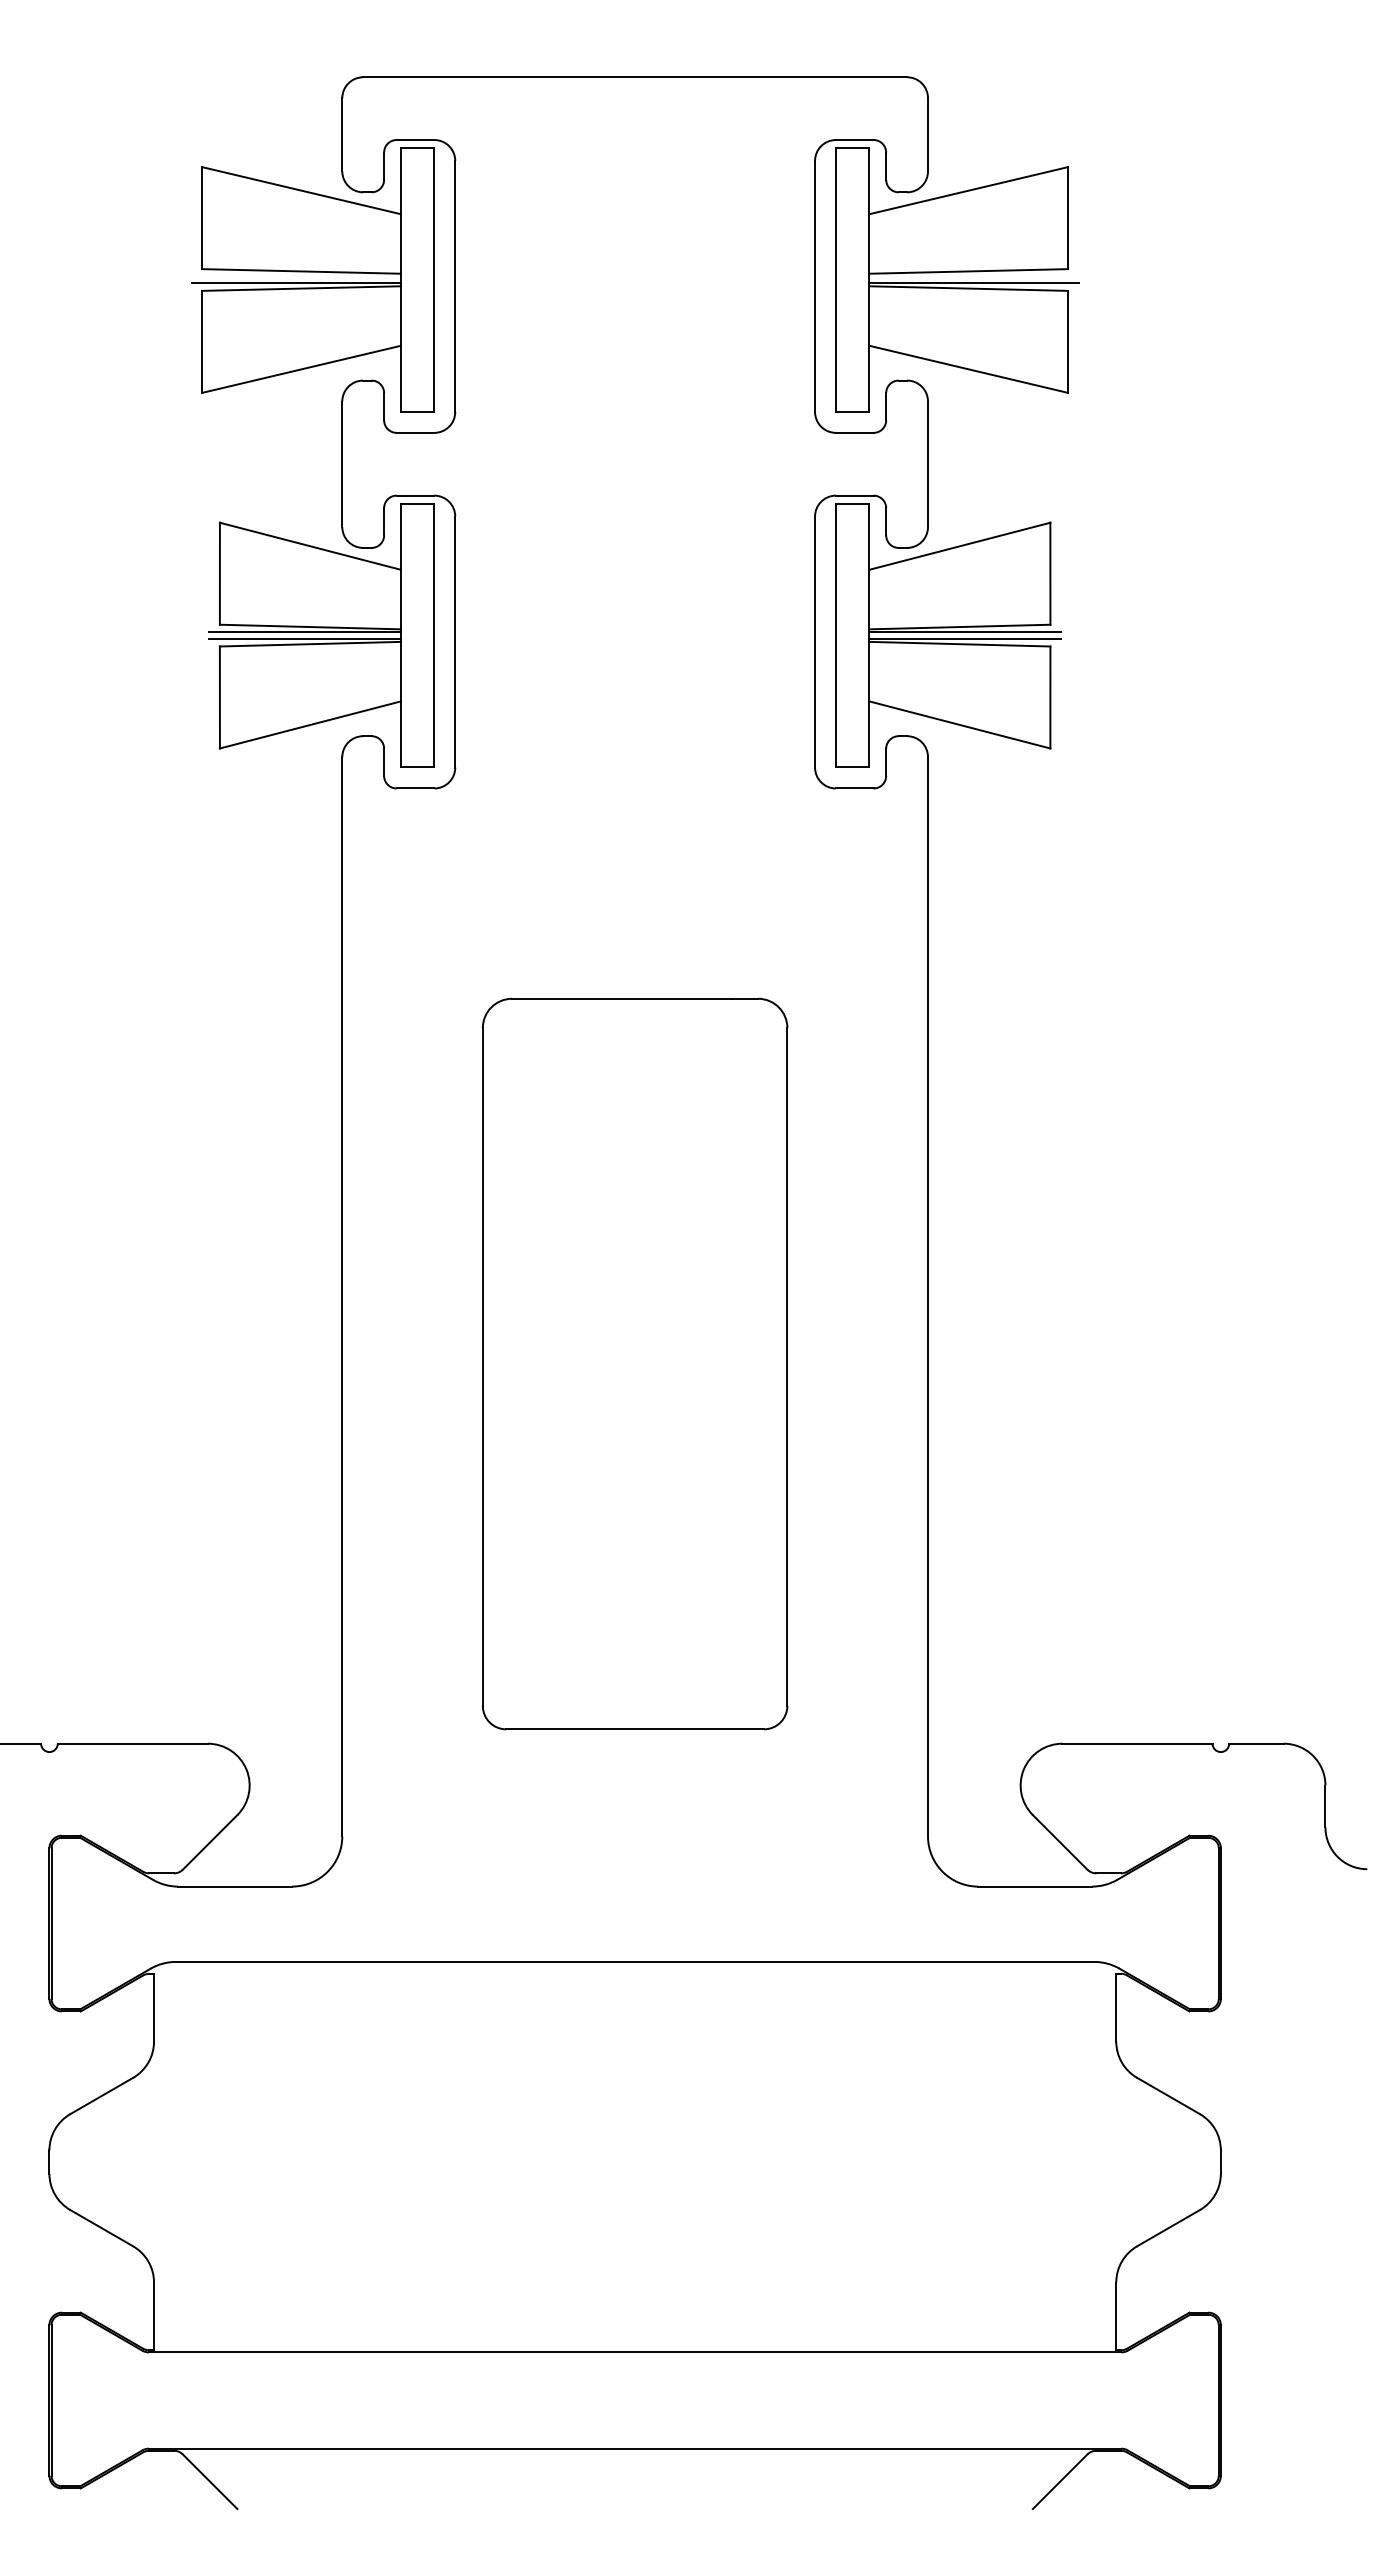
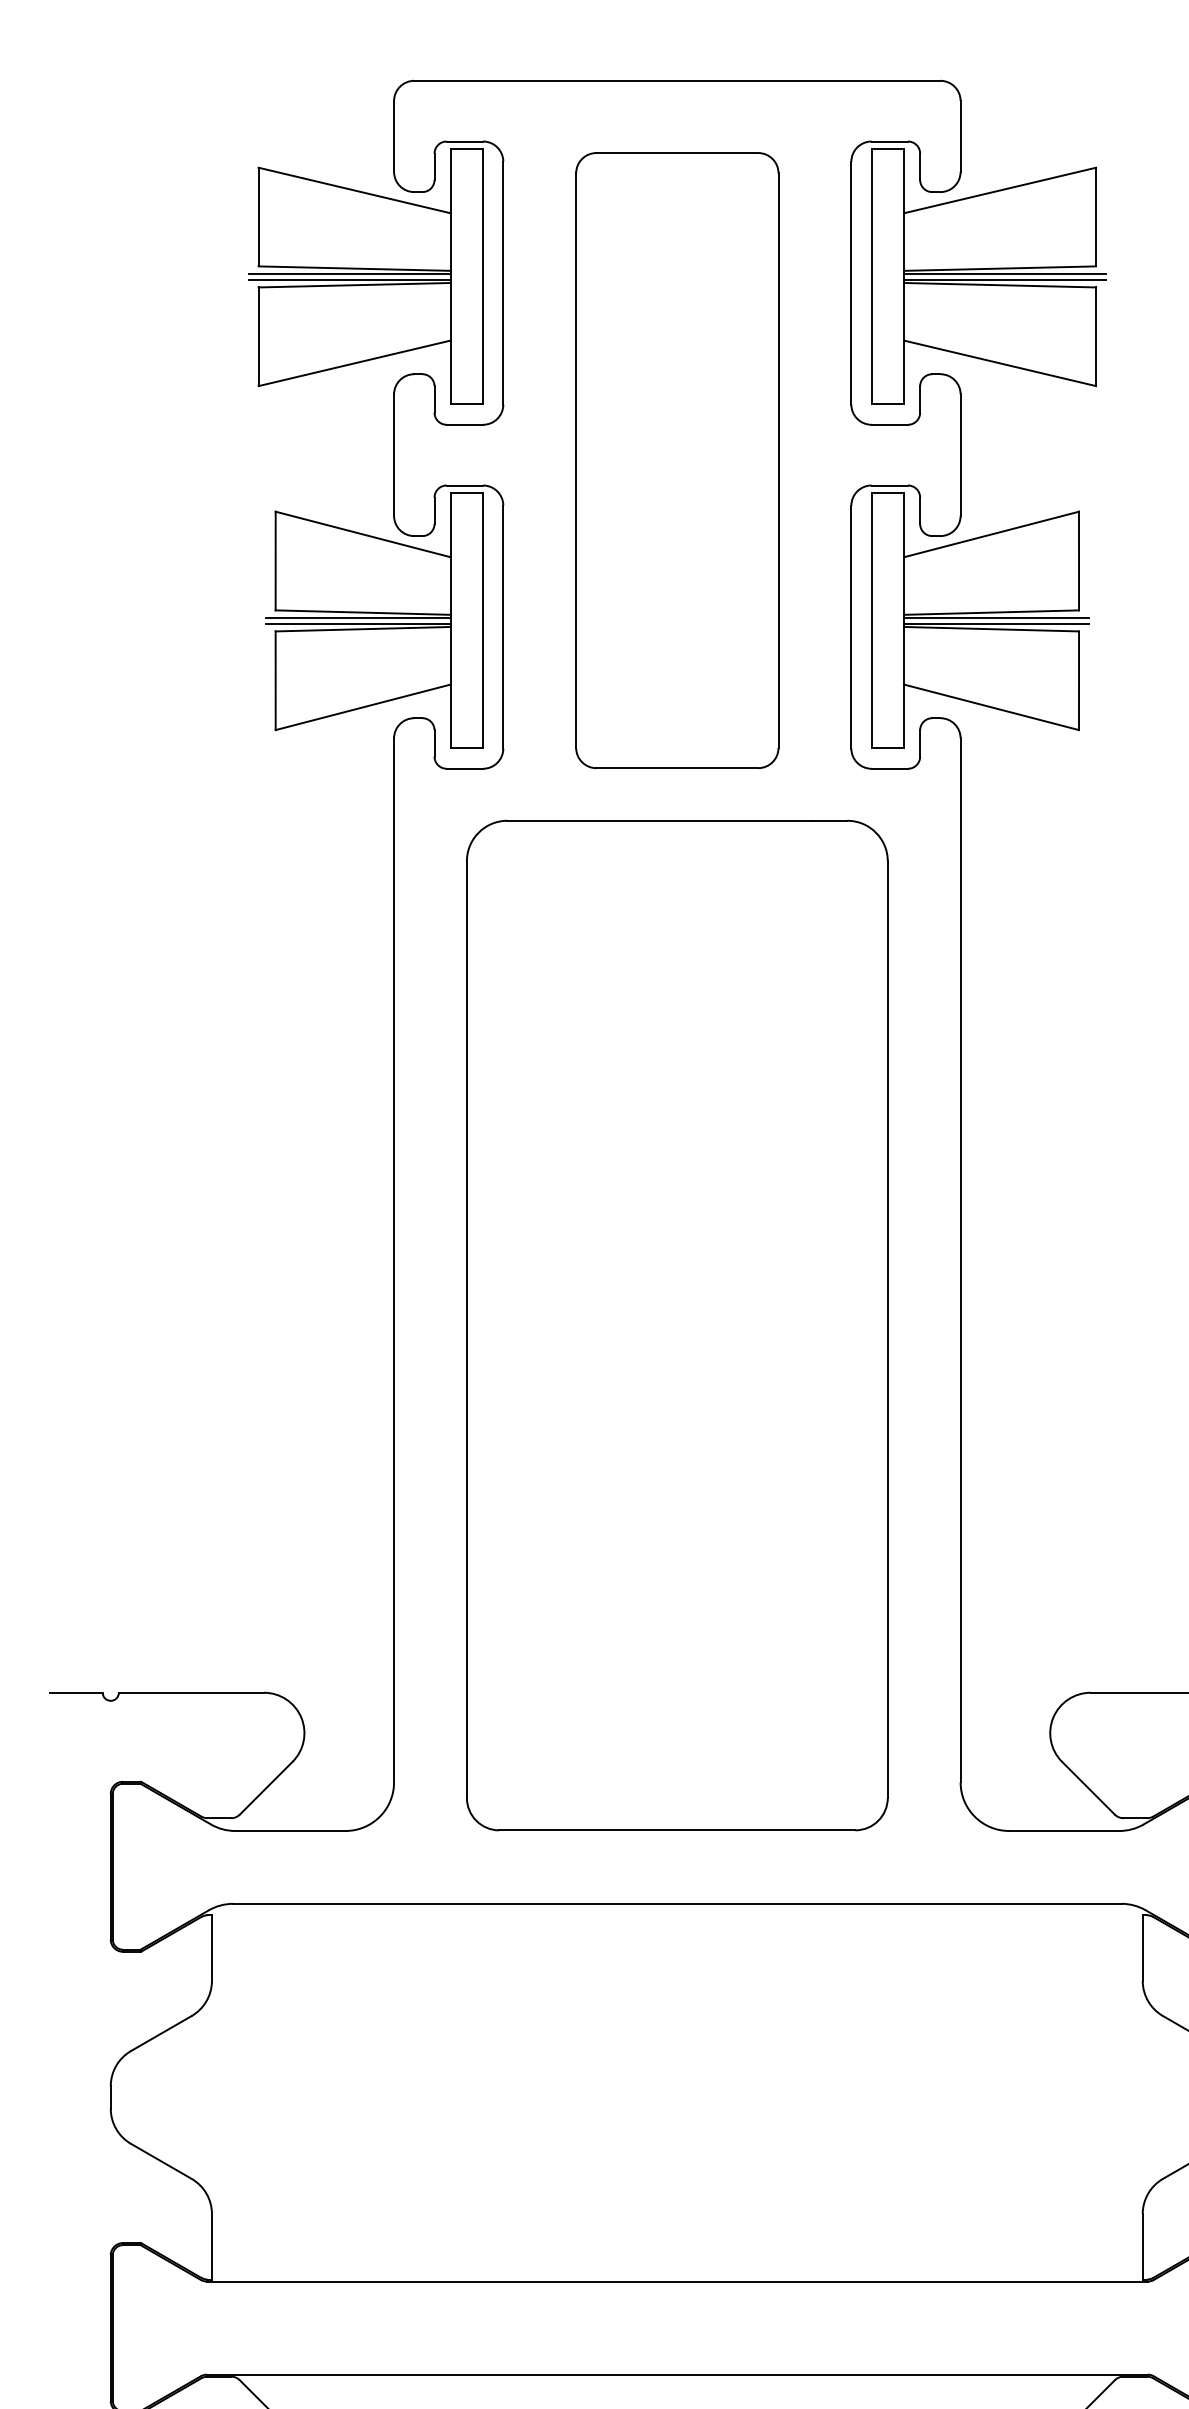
line: (295, 276) -> (348, 273), added
line: (973, 276) -> (1004, 273), added
part: (634, 469) -> (676, 460), added
part: (634, 1363) -> (676, 1324), size x1.43

